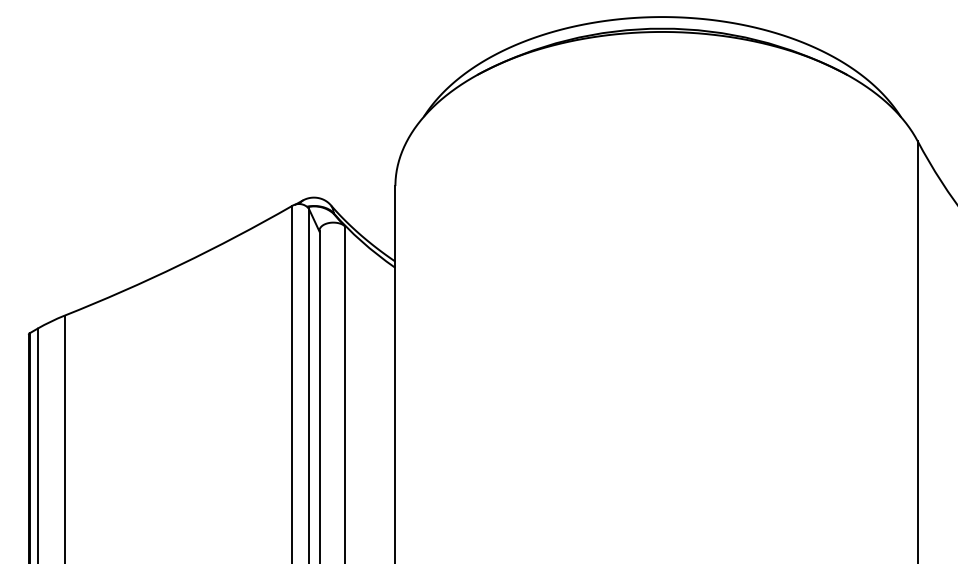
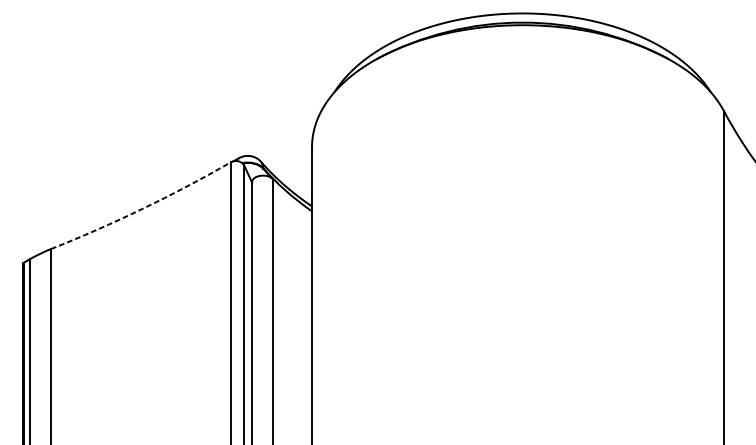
arc: (180, 264) -> (142, 208), solid -> dashed

